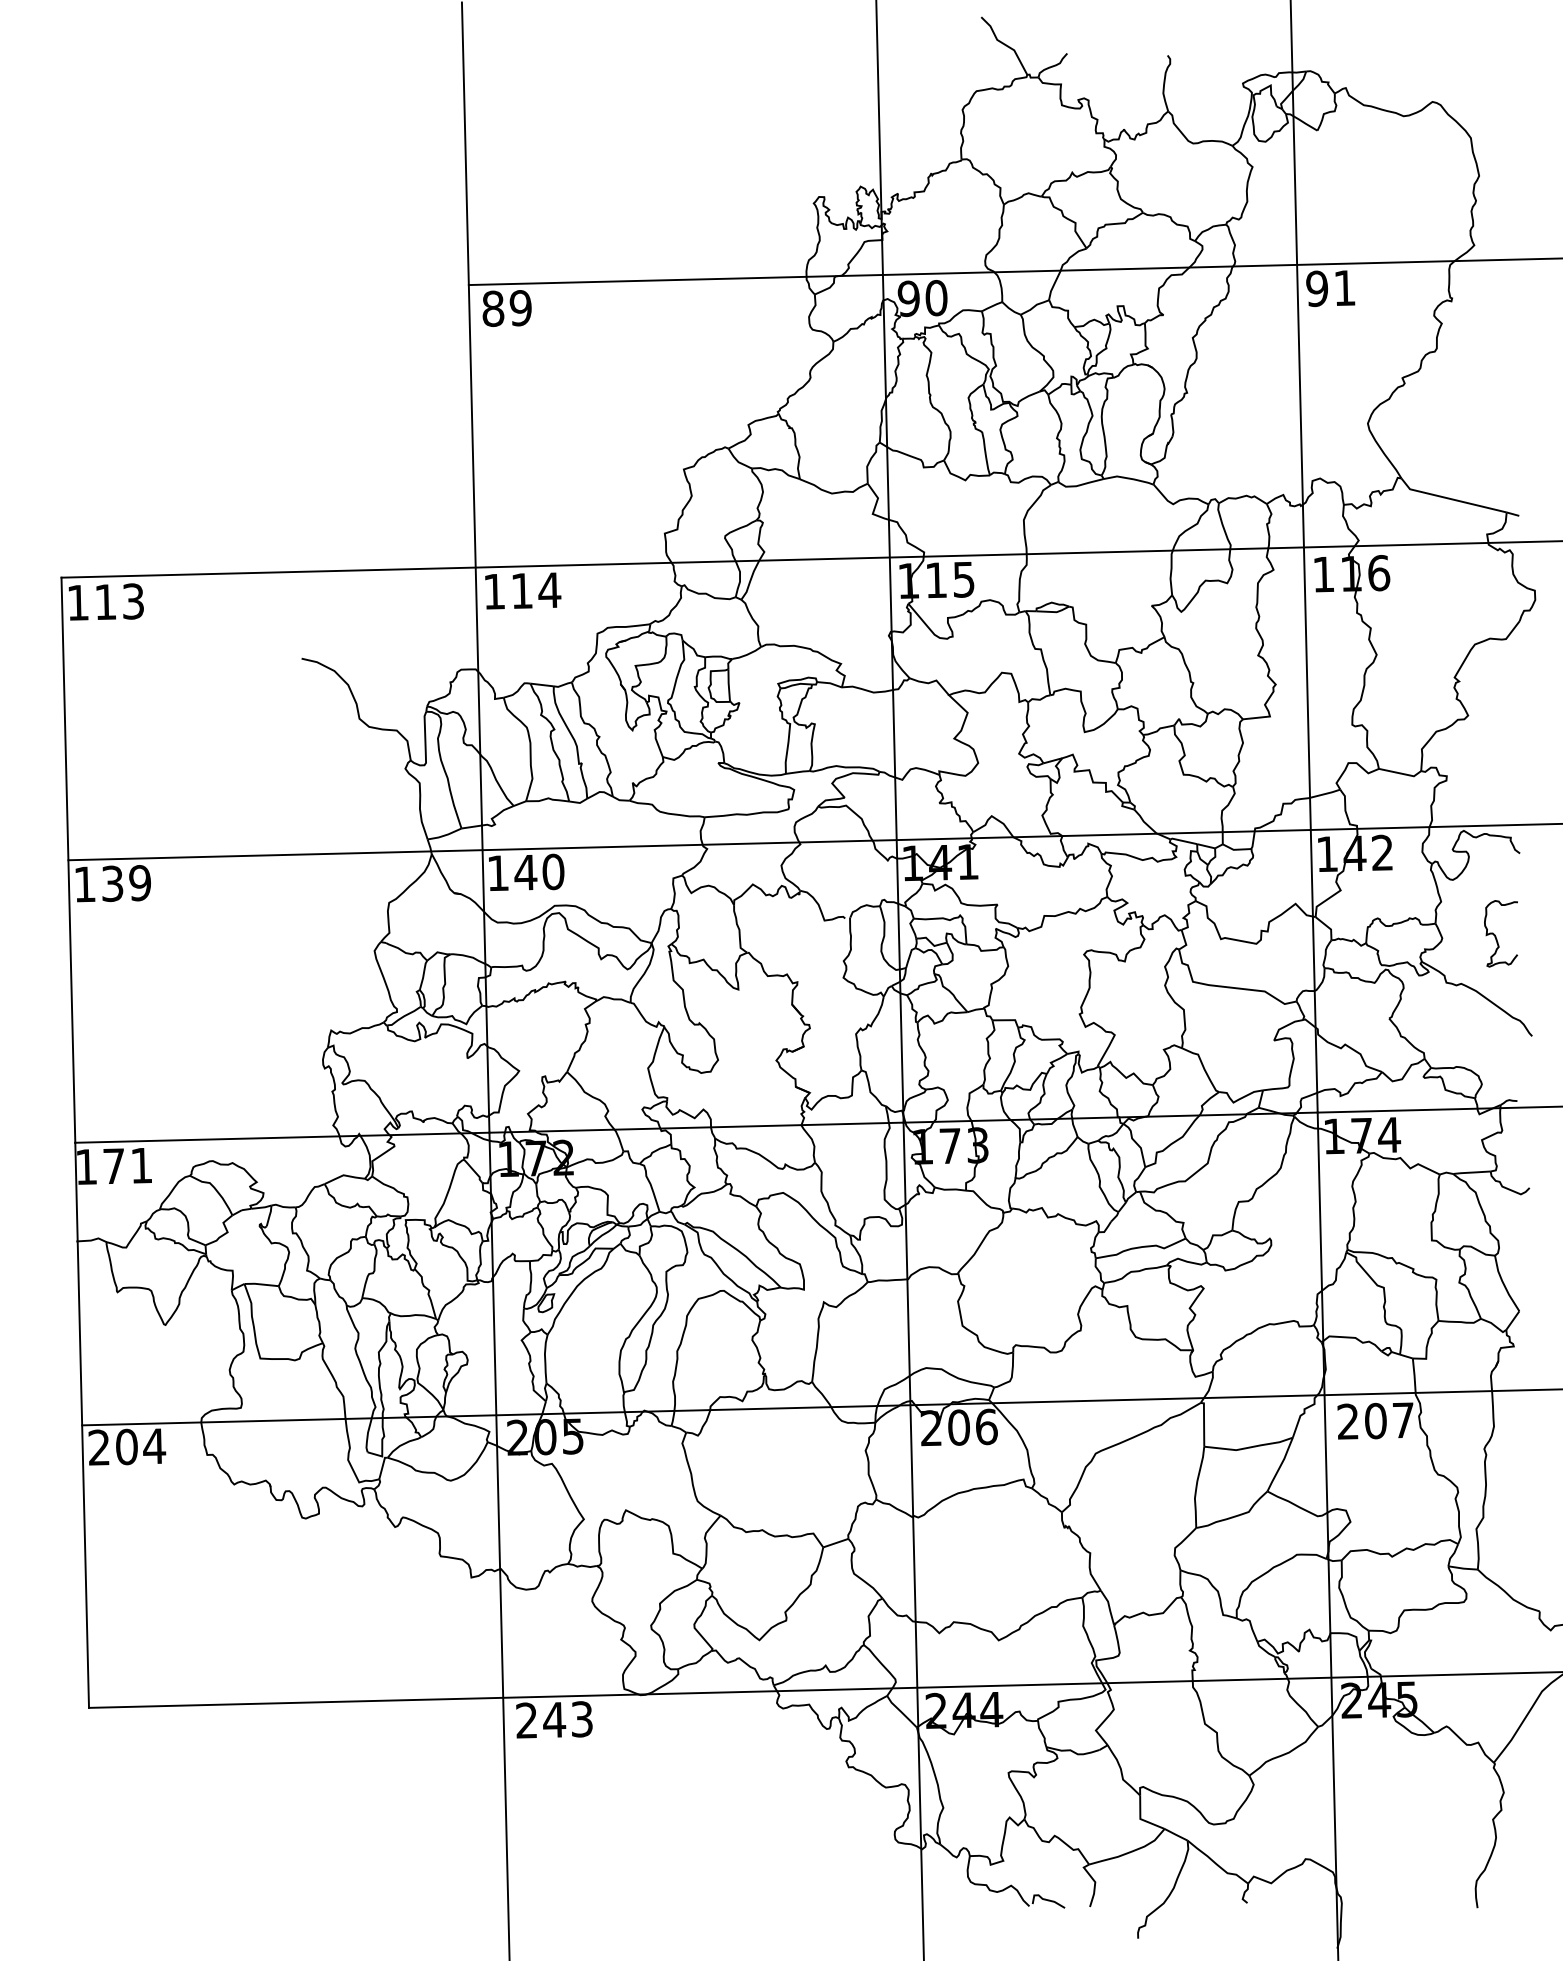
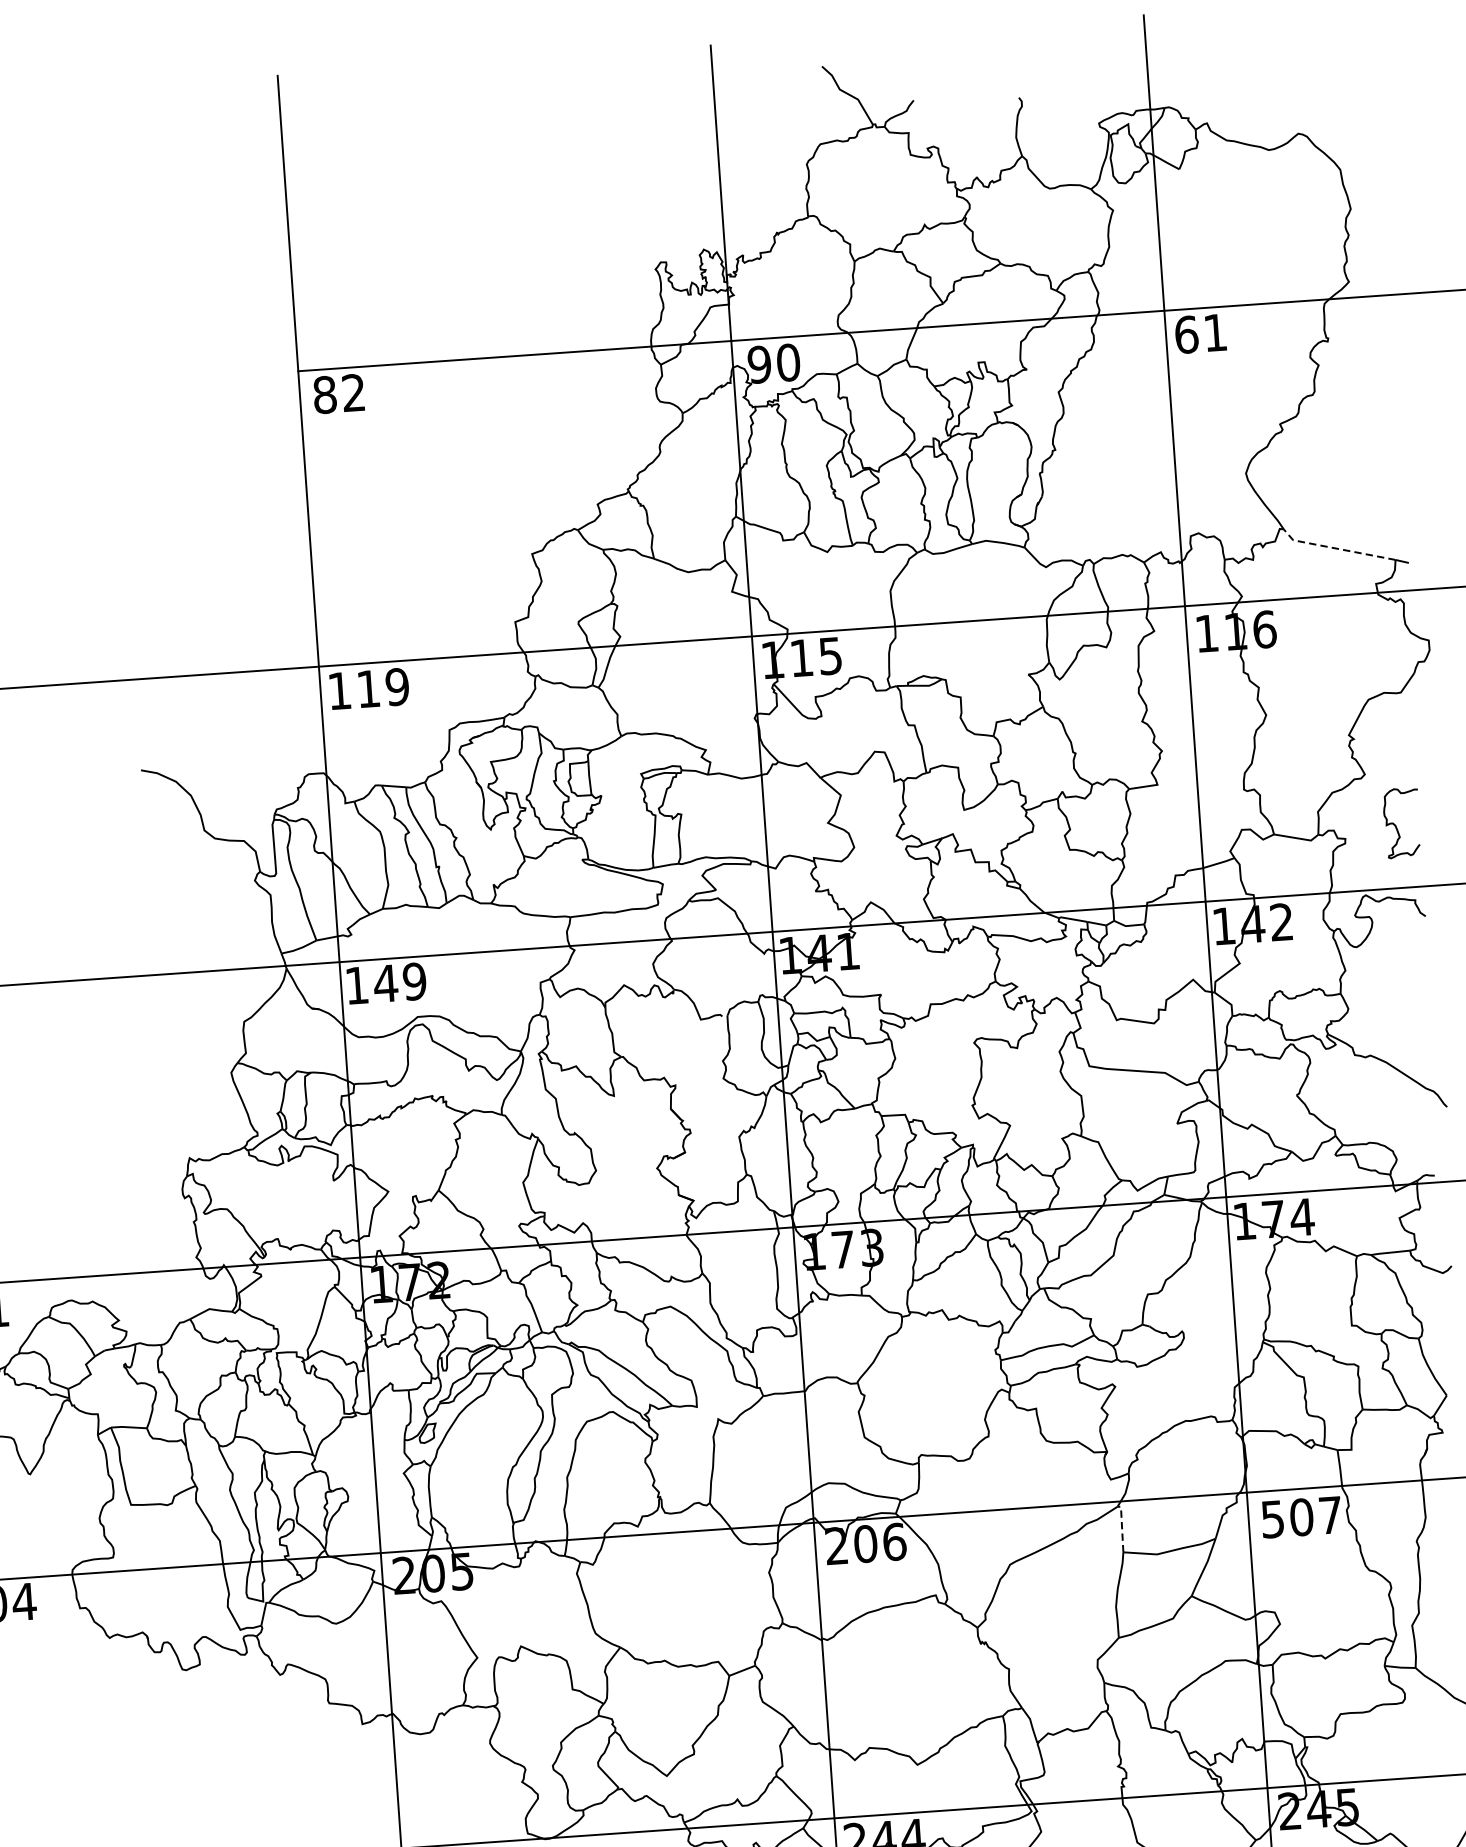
text: (1317, 288) -> (1186, 334), 91 -> 61
text: (520, 308) -> (353, 393), 89 -> 82
line: (1450, 499) -> (1336, 549), solid -> dashed
text: (549, 590) -> (397, 687), 114 -> 119
text: (553, 871) -> (414, 981), 140 -> 149
curve: (1496, 936) -> (1396, 826), moved
text: (1347, 1421) -> (1272, 1519), 207 -> 507
line: (1204, 1422) -> (1122, 1526), solid -> dashed

